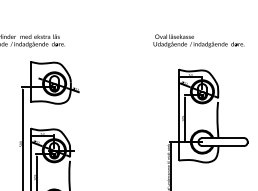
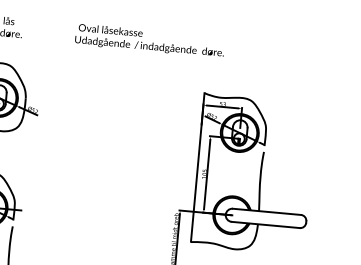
text: (198, 40) -> (149, 40), moved

